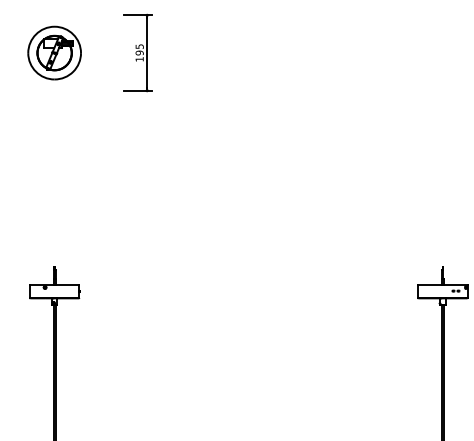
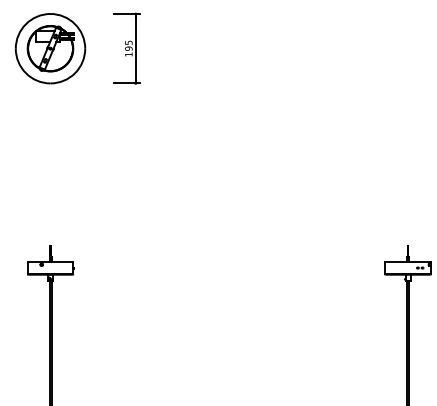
part: (54, 52) -> (50, 48), size x1.43

